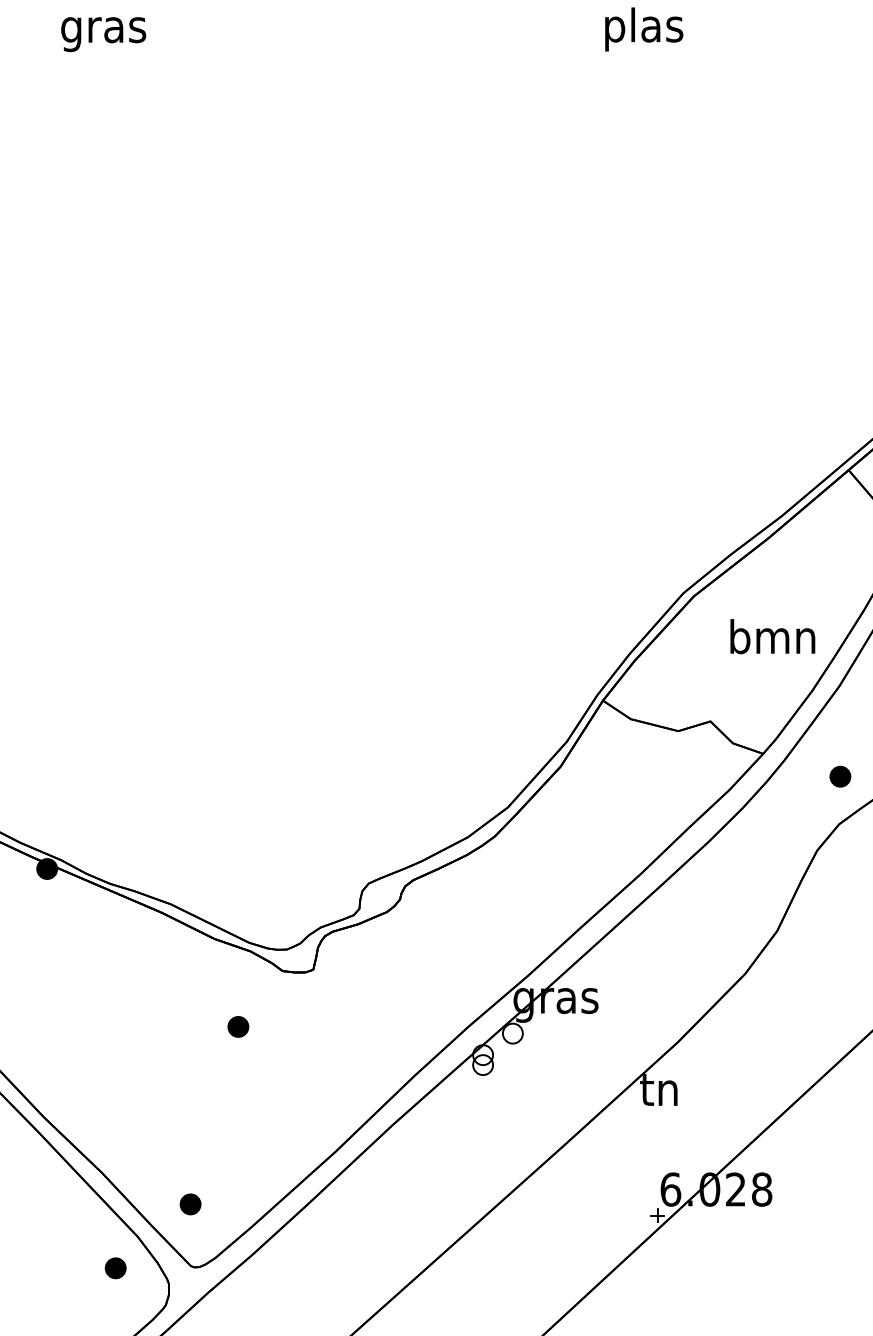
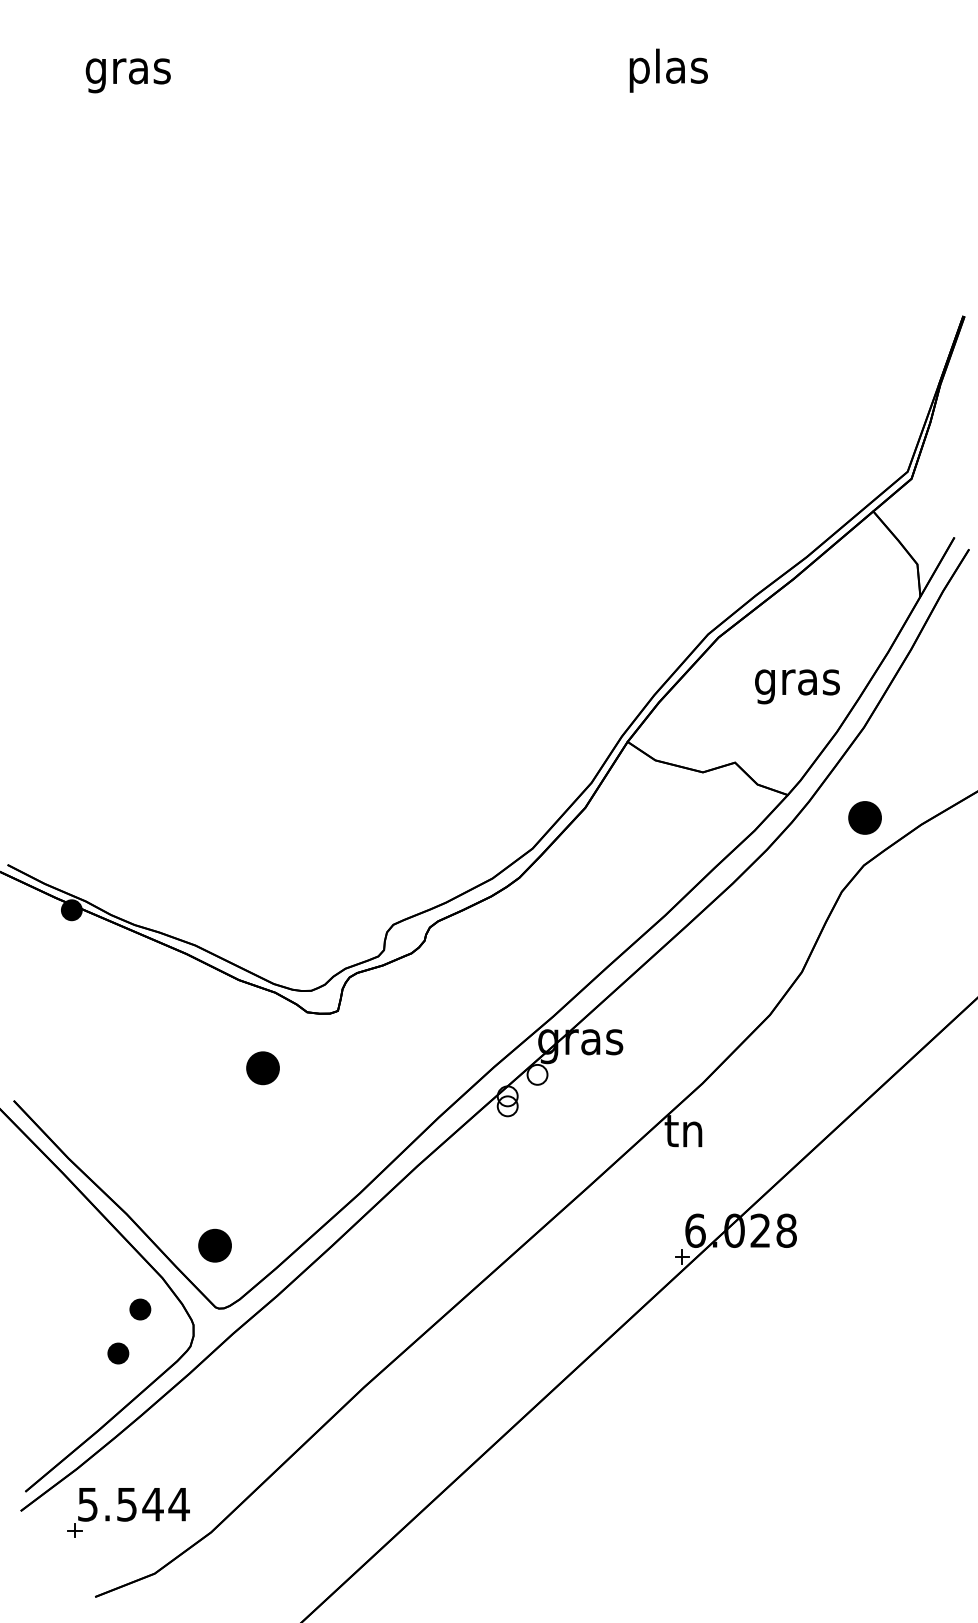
text: (772, 641) -> (797, 682), bmn -> gras
part: (839, 776) -> (864, 817), size x1.6
part: (237, 1026) -> (262, 1067), size x1.6
part: (190, 1204) -> (215, 1245), size x1.6
part: (93, 1312) -> (118, 1353), added

